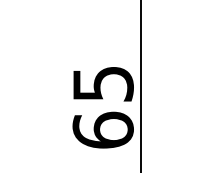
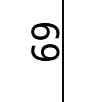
text: (103, 84) -> (45, 31), 65 -> 69

